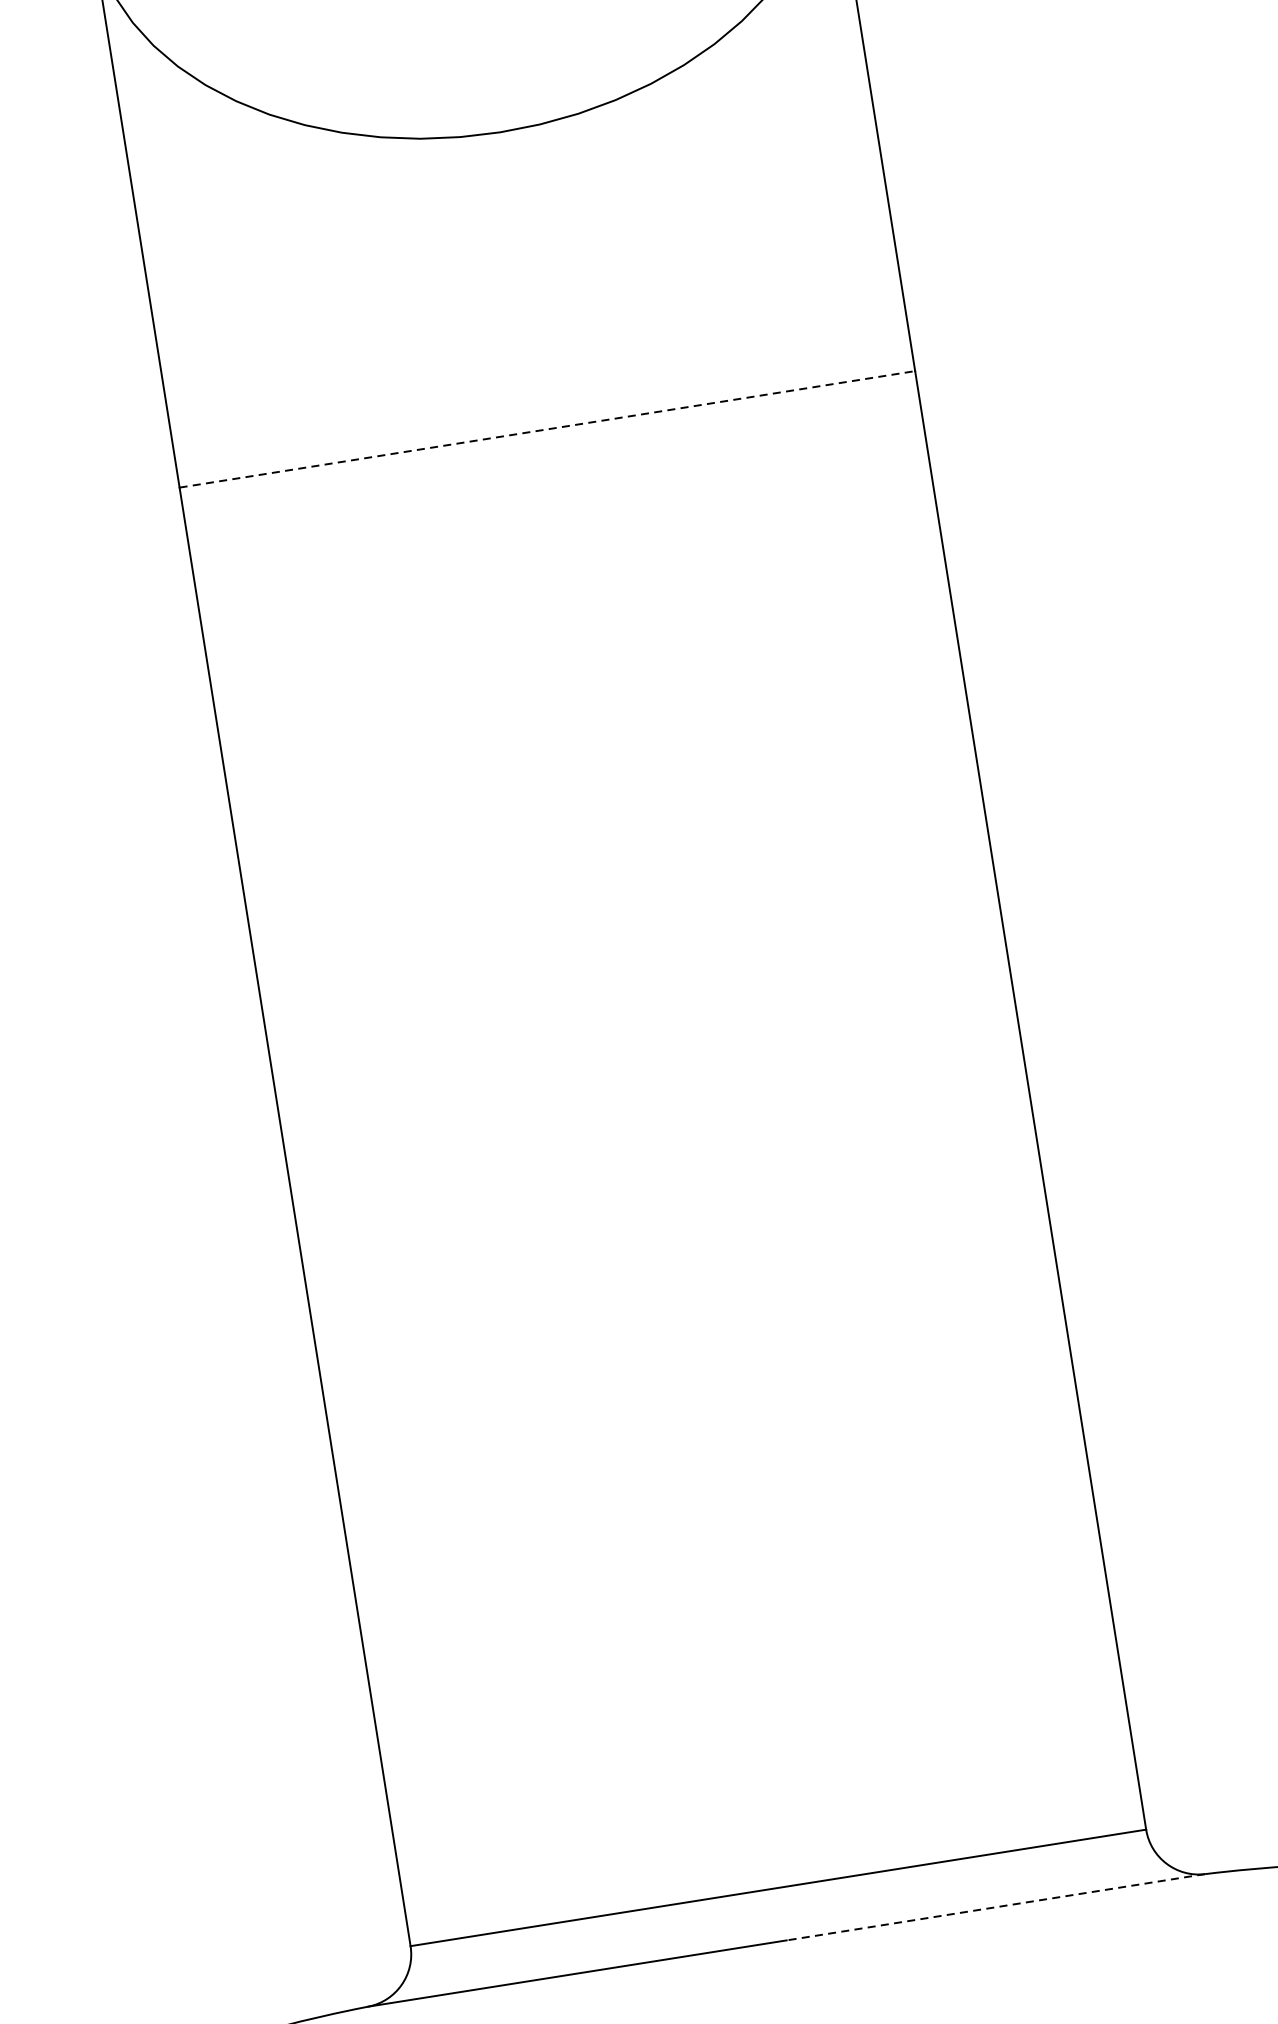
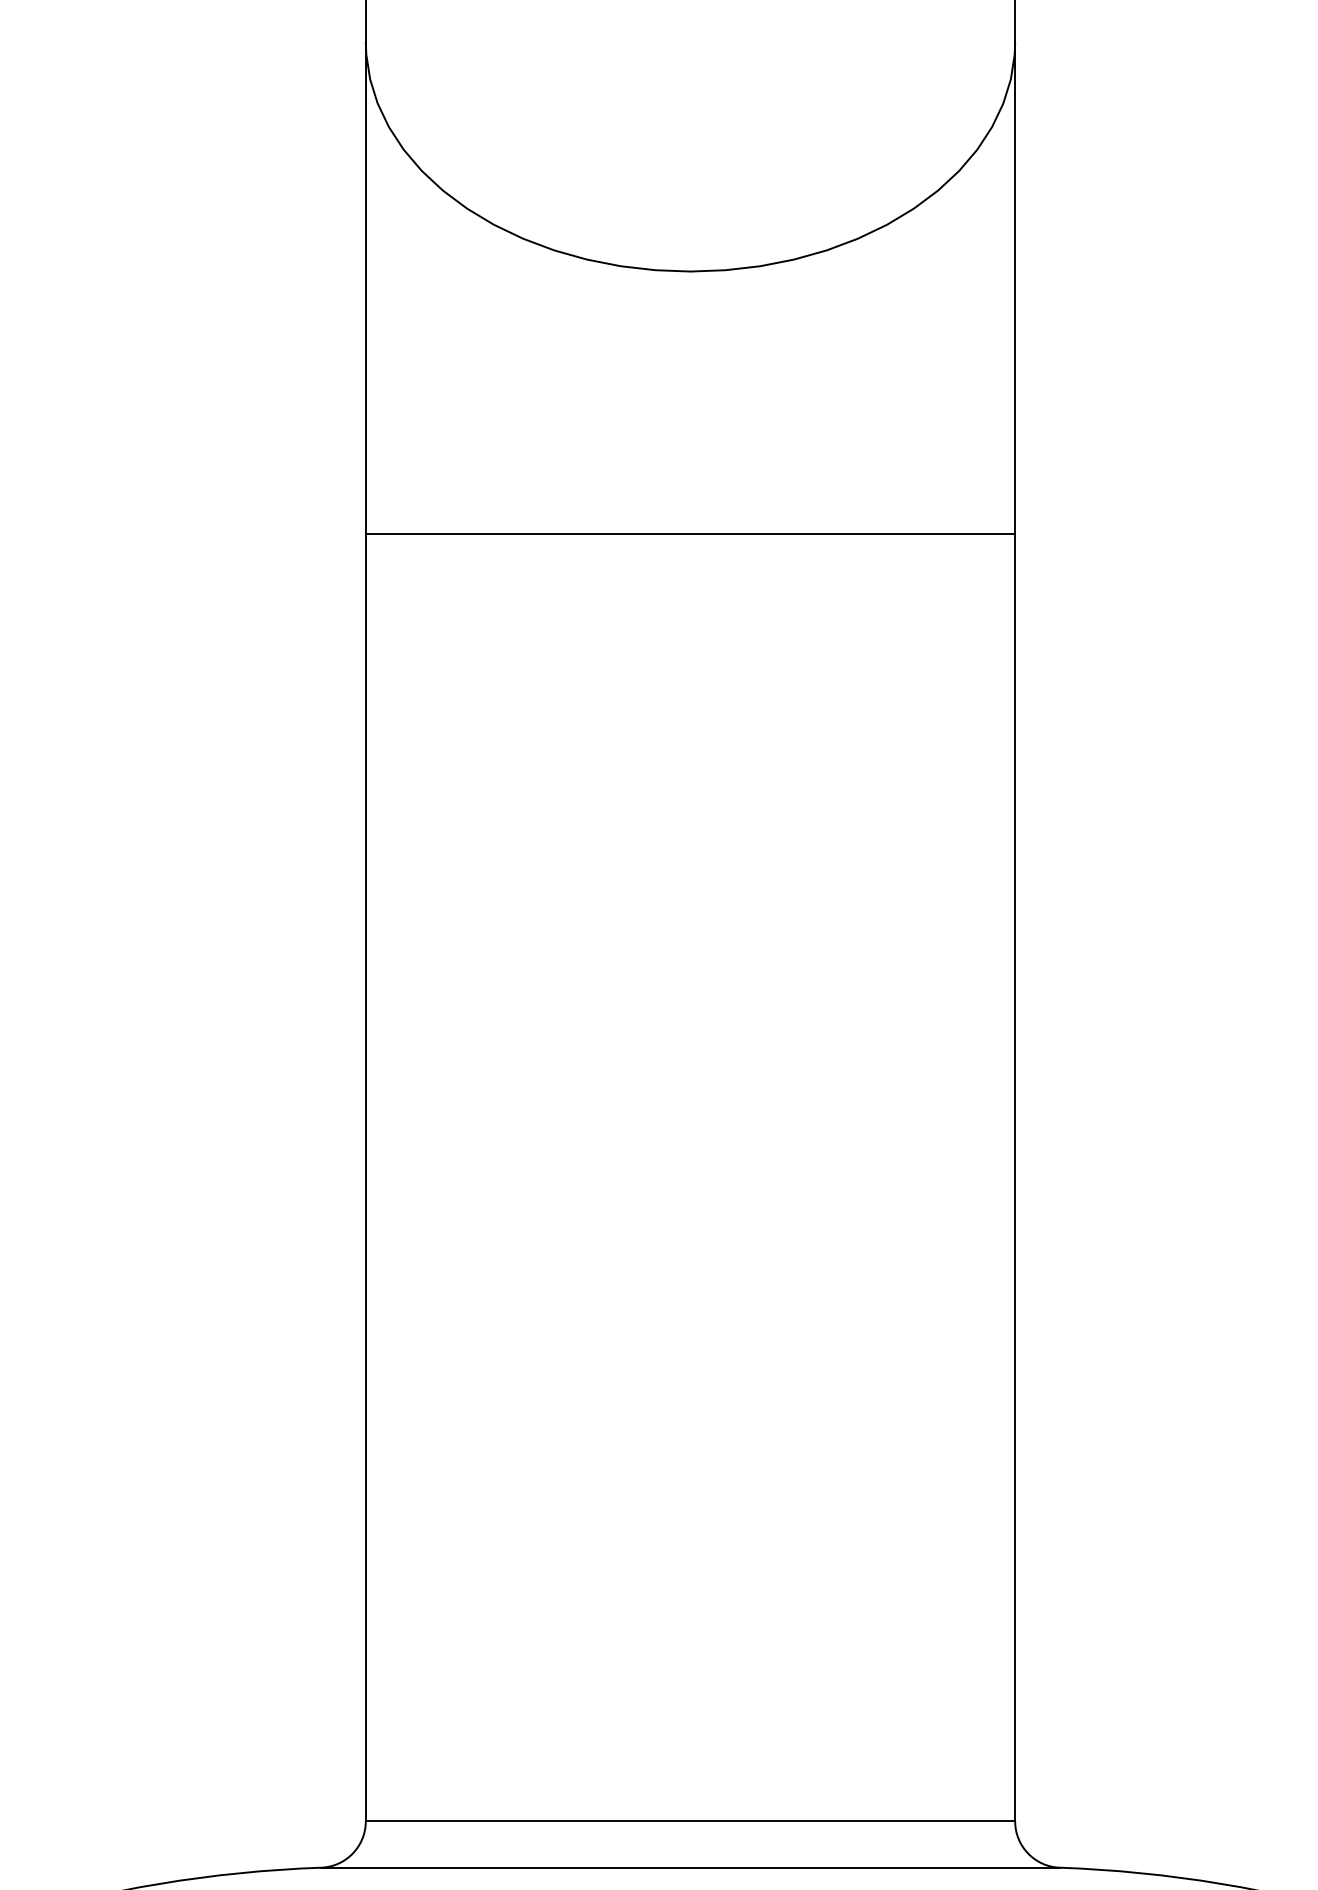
line: (547, 429) -> (690, 533), dashed -> solid
line: (996, 1906) -> (875, 1867), dashed -> solid

